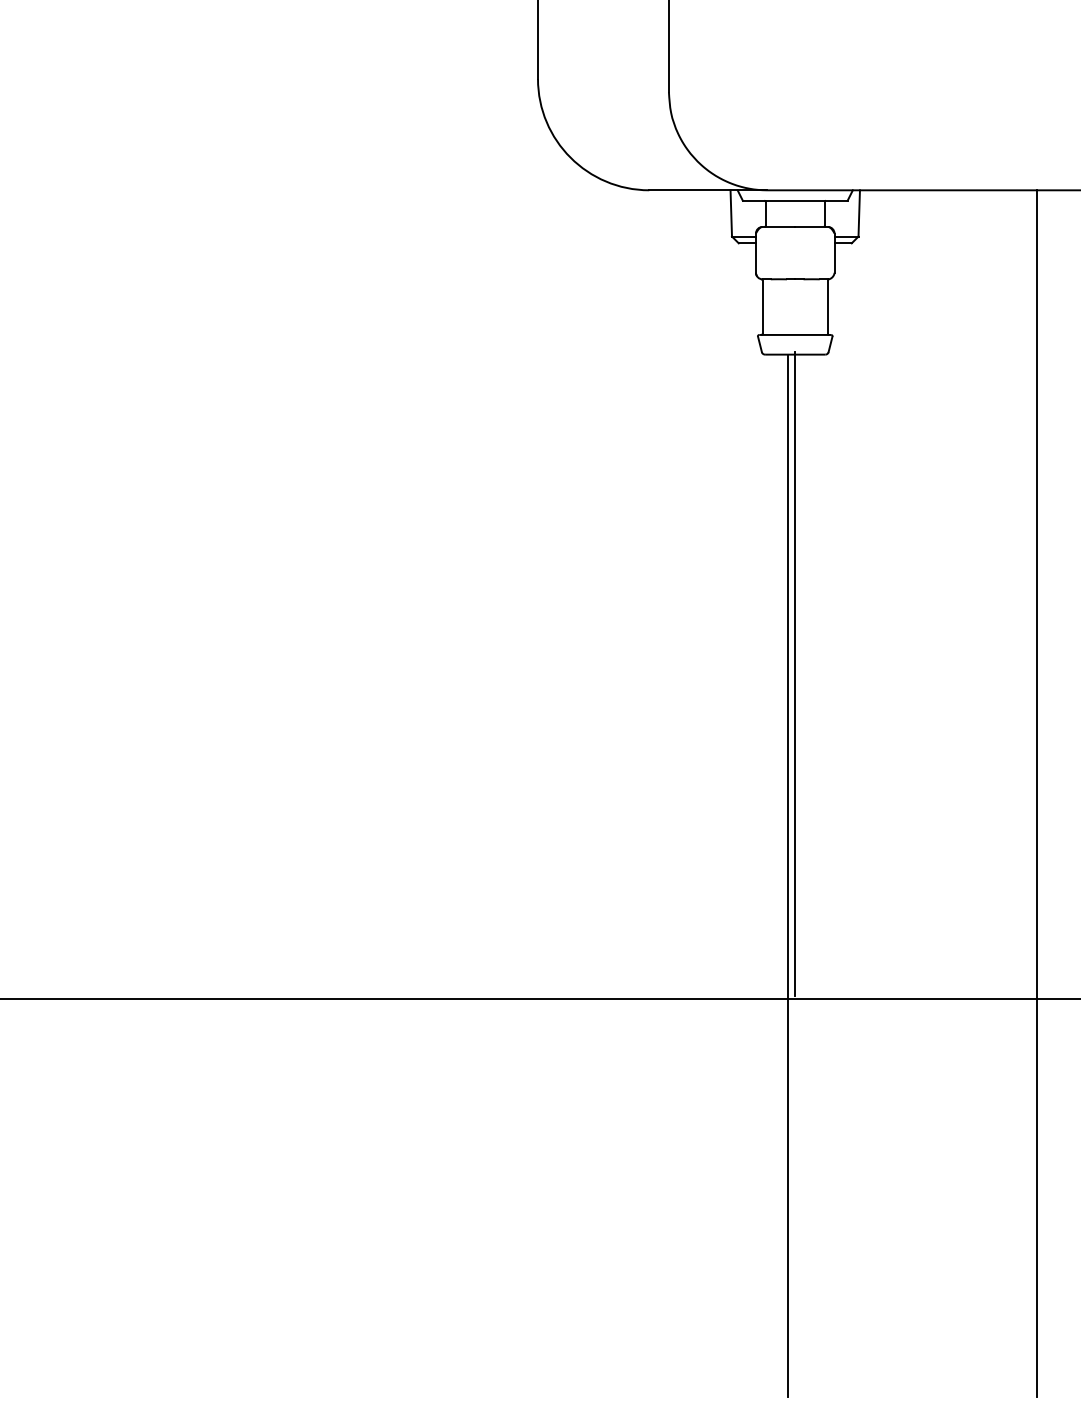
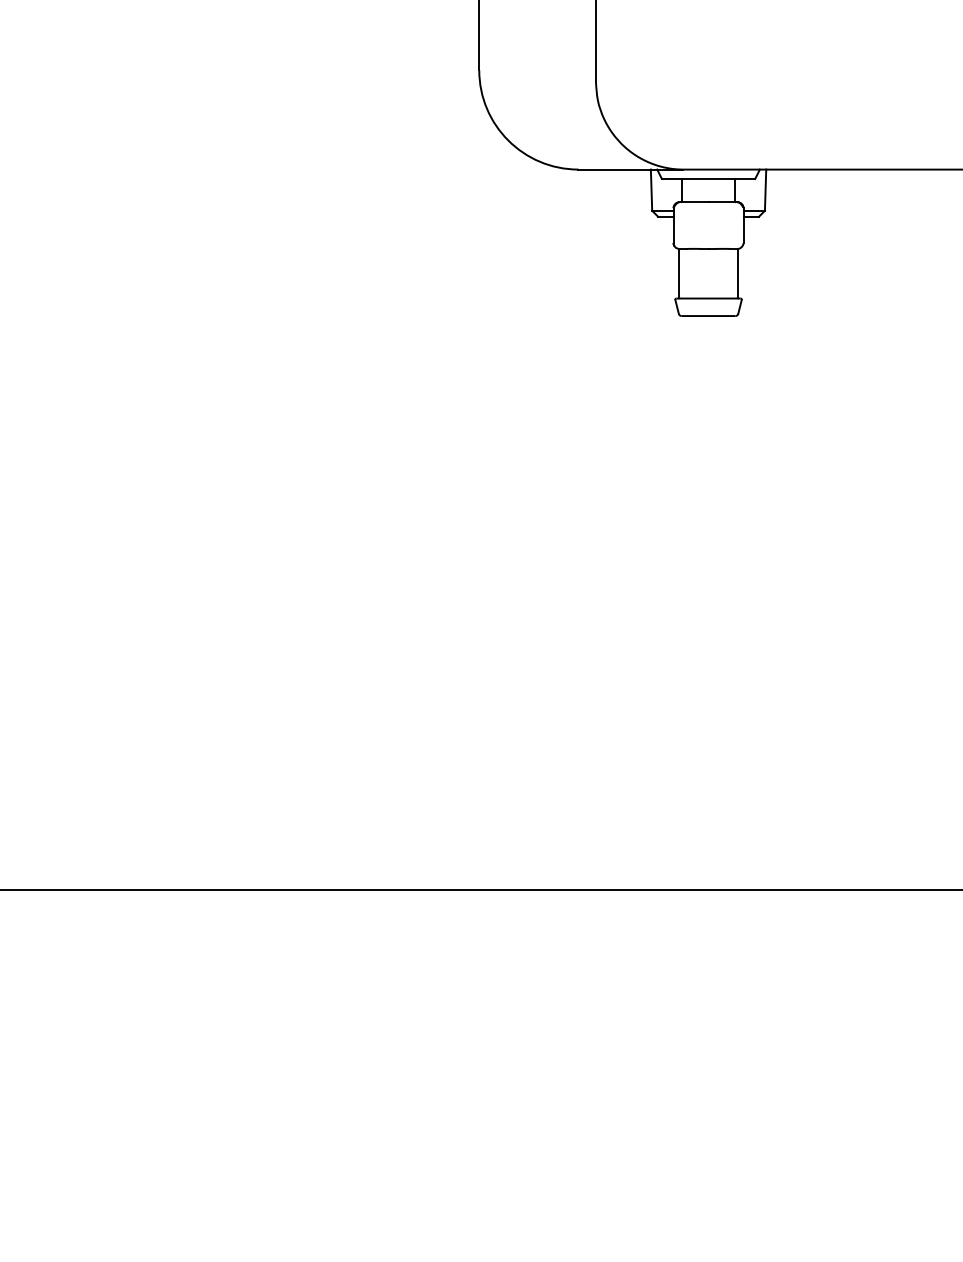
line: (795, 674) -> (708, 601), removed
line: (1037, 793) -> (924, 707), removed
line: (787, 875) -> (701, 780), removed

